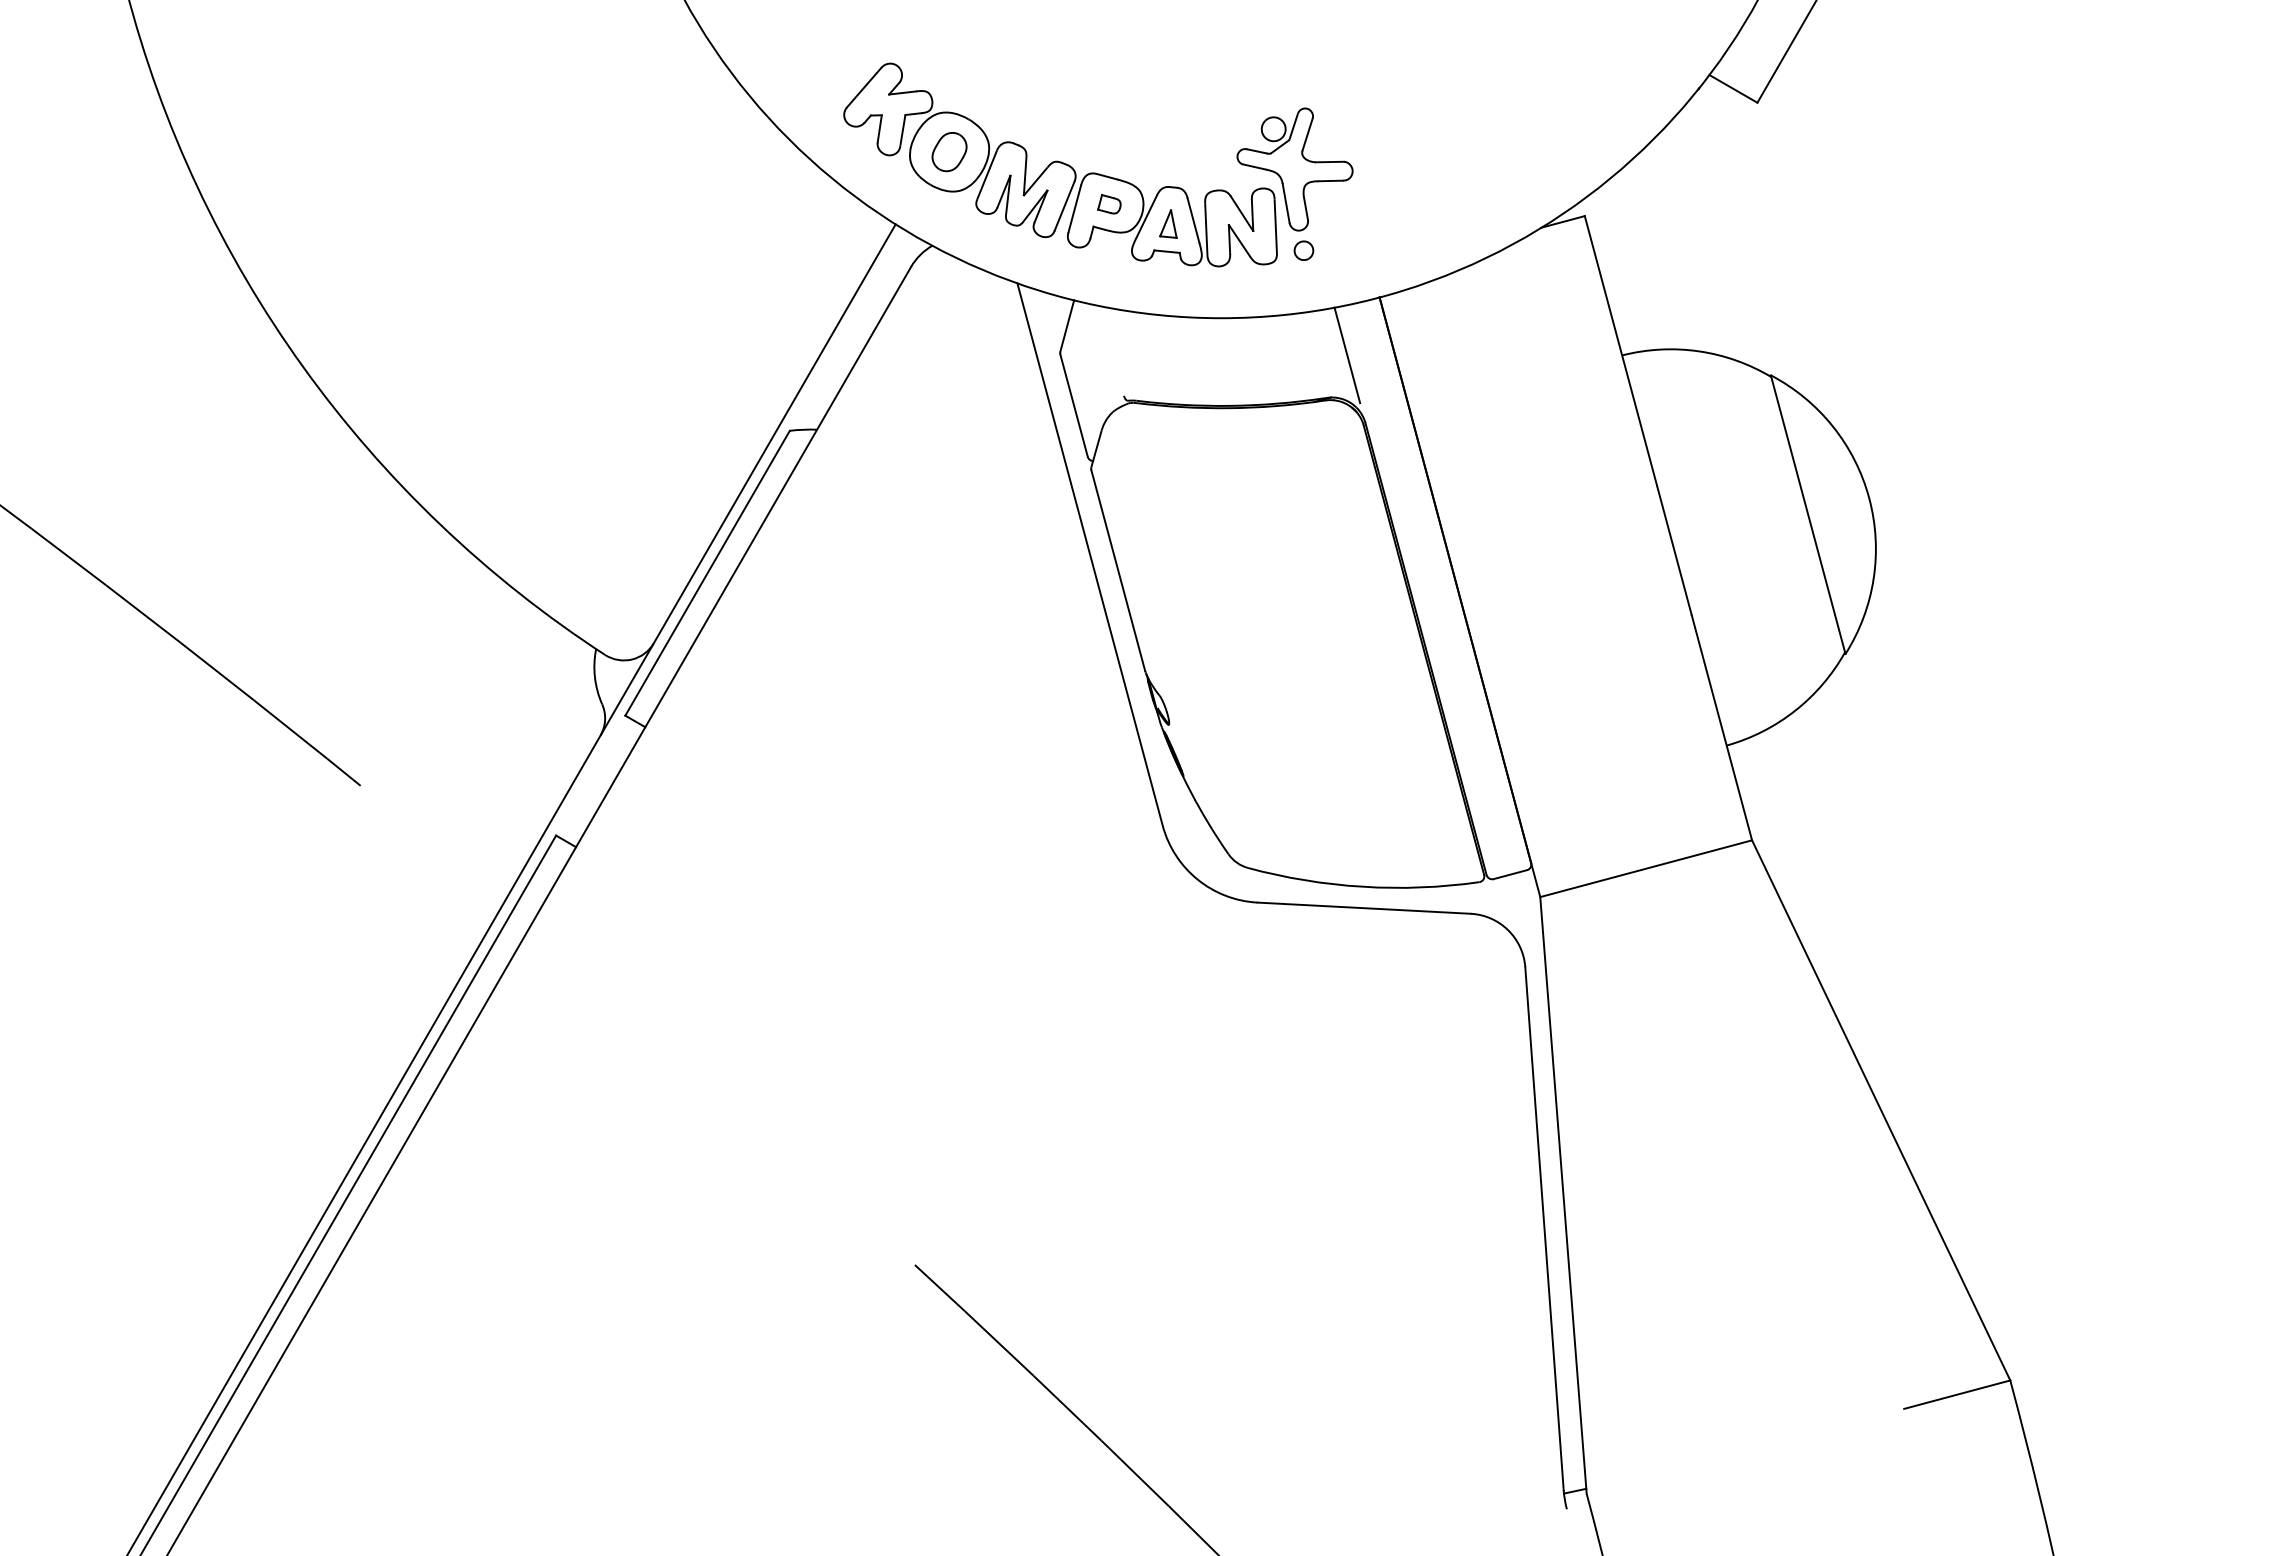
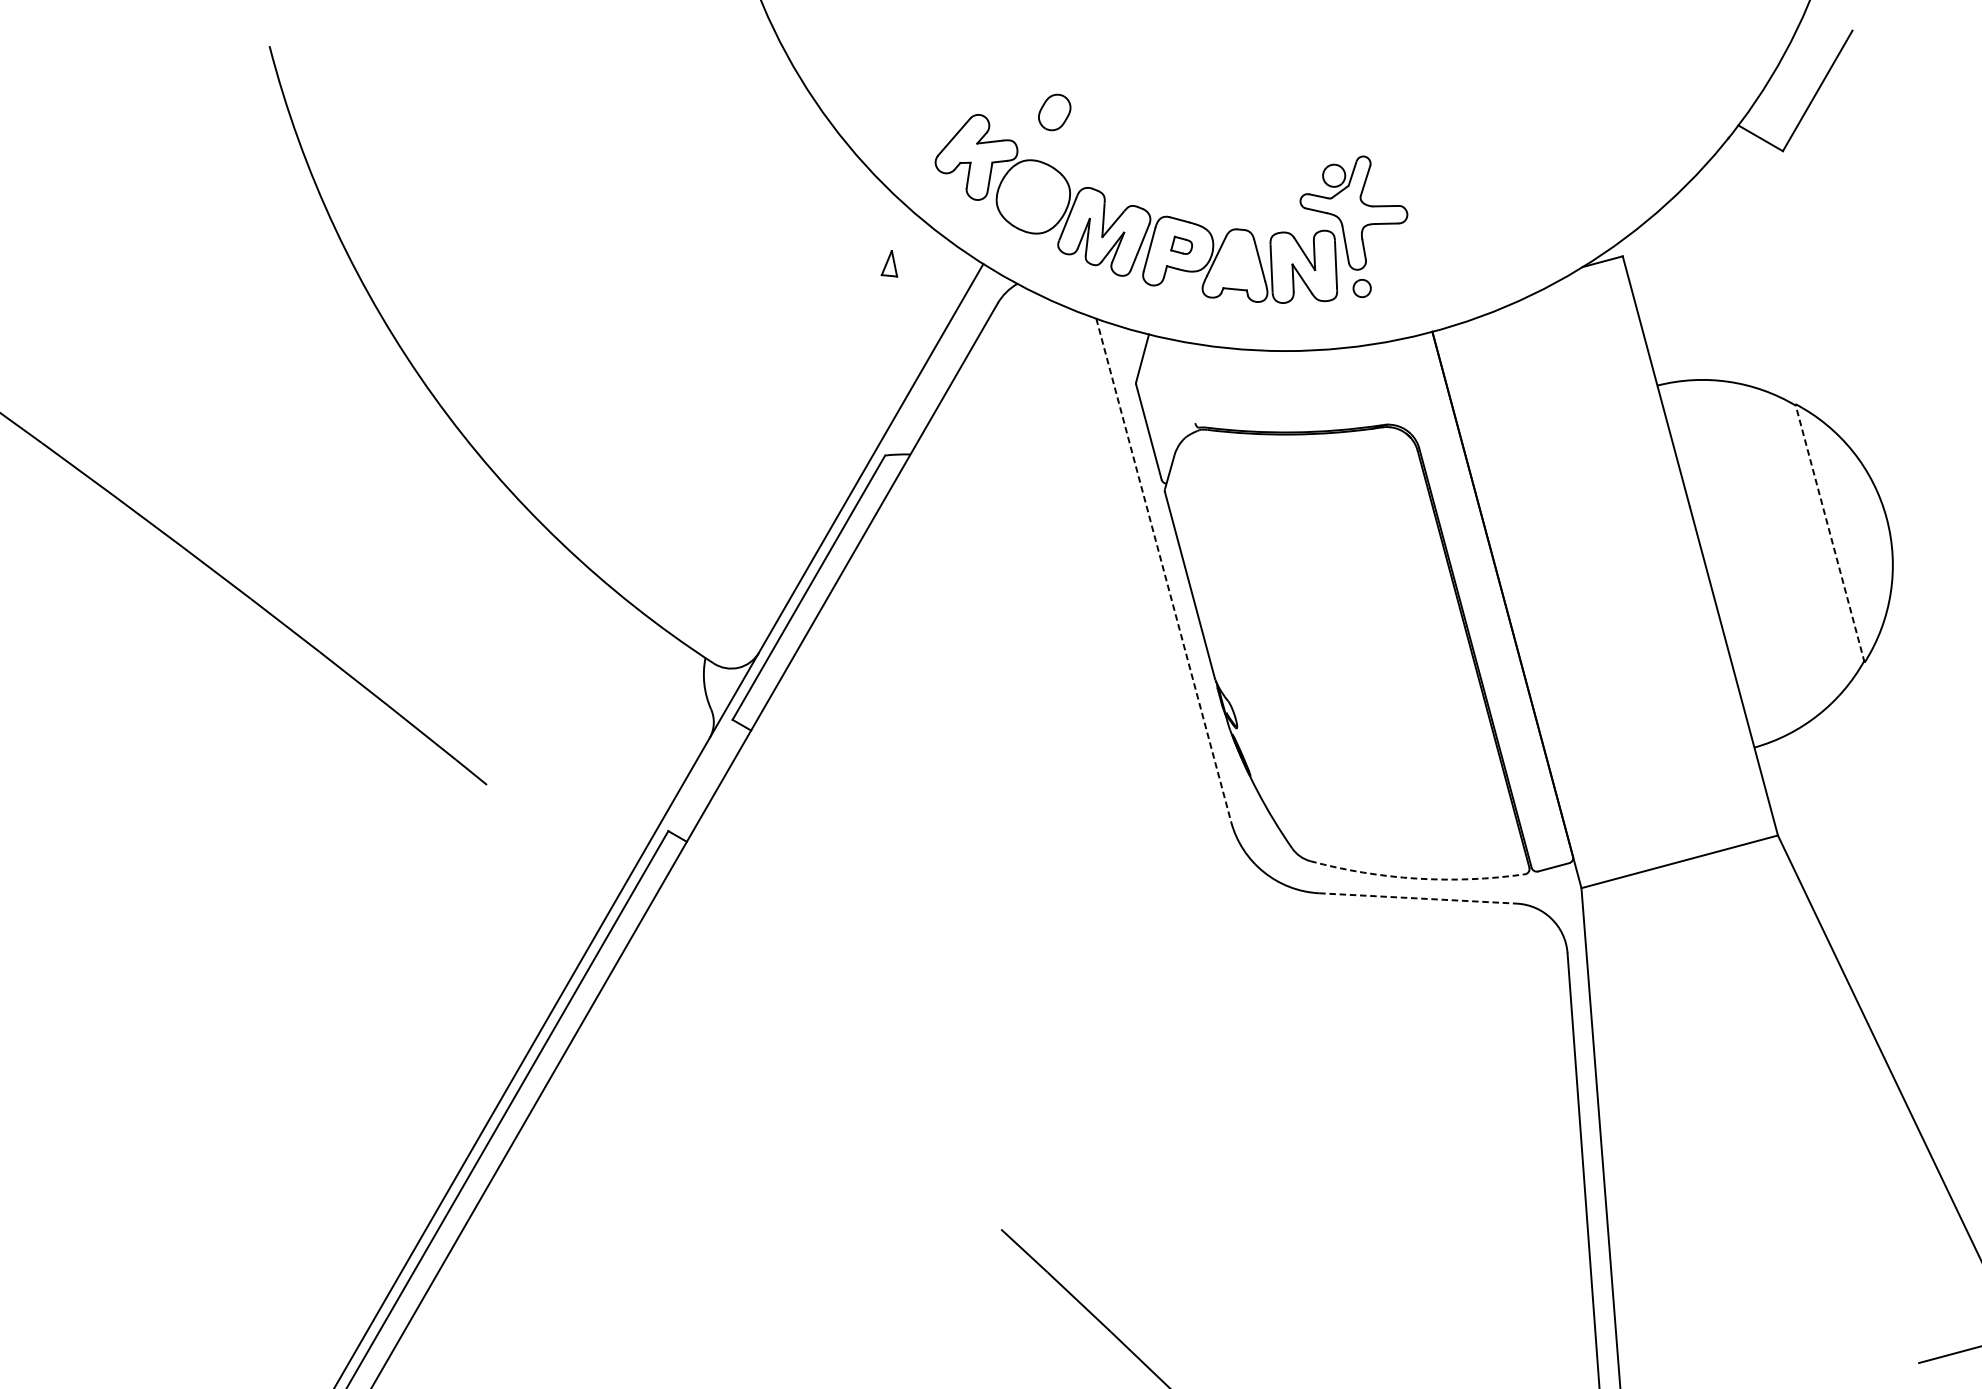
part: (949, 152) -> (1054, 112), moved
part: (1168, 223) -> (889, 263), moved
line: (1347, 355) -> (1402, 385), removed
line: (1808, 514) -> (1830, 533), solid -> dashed
line: (1090, 554) -> (1164, 570), solid -> dashed
arc: (1362, 886) -> (1416, 878), solid -> dashed
line: (1364, 908) -> (1418, 898), solid -> dashed

